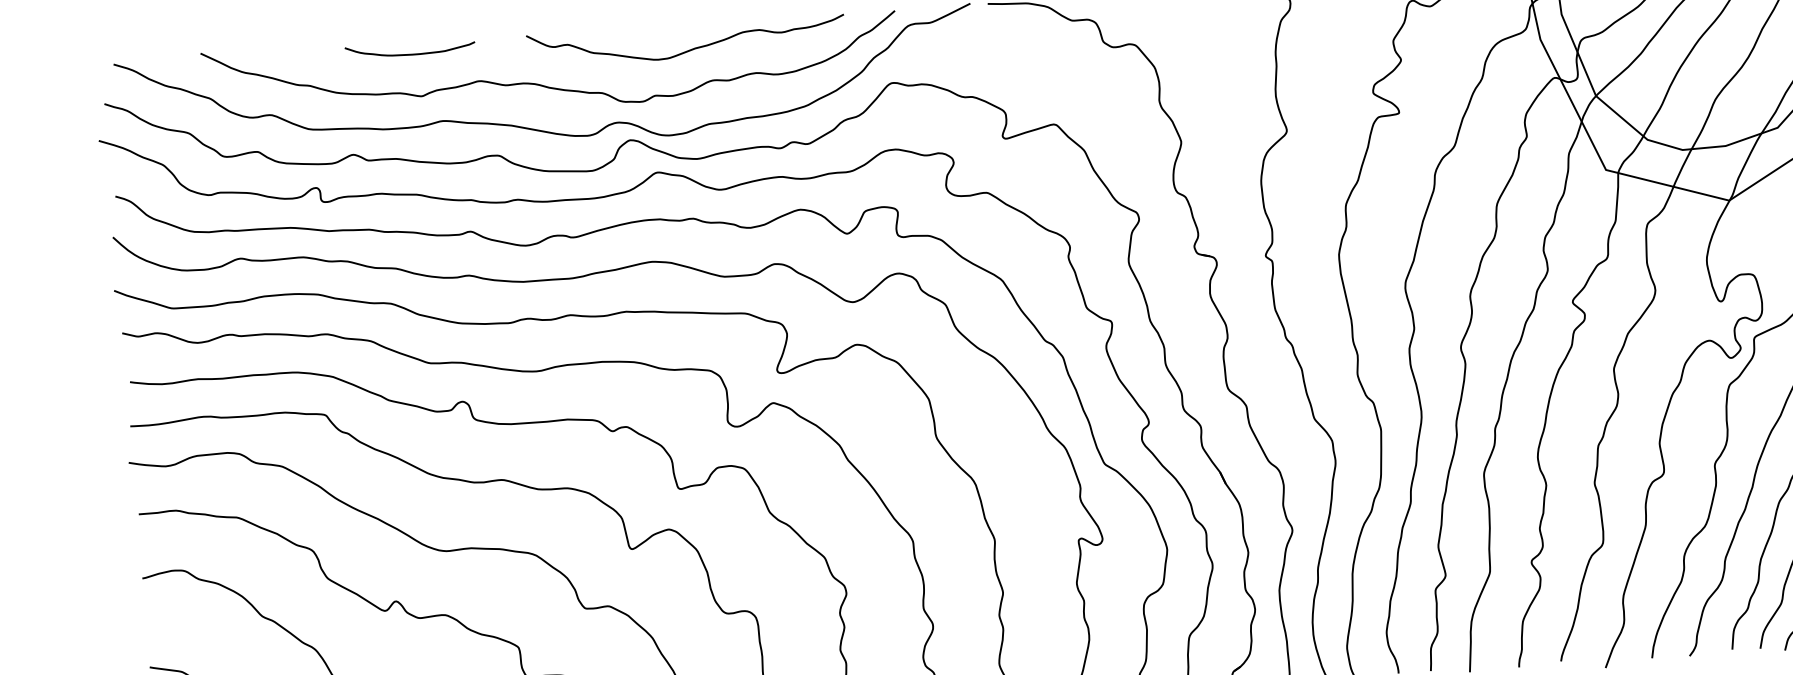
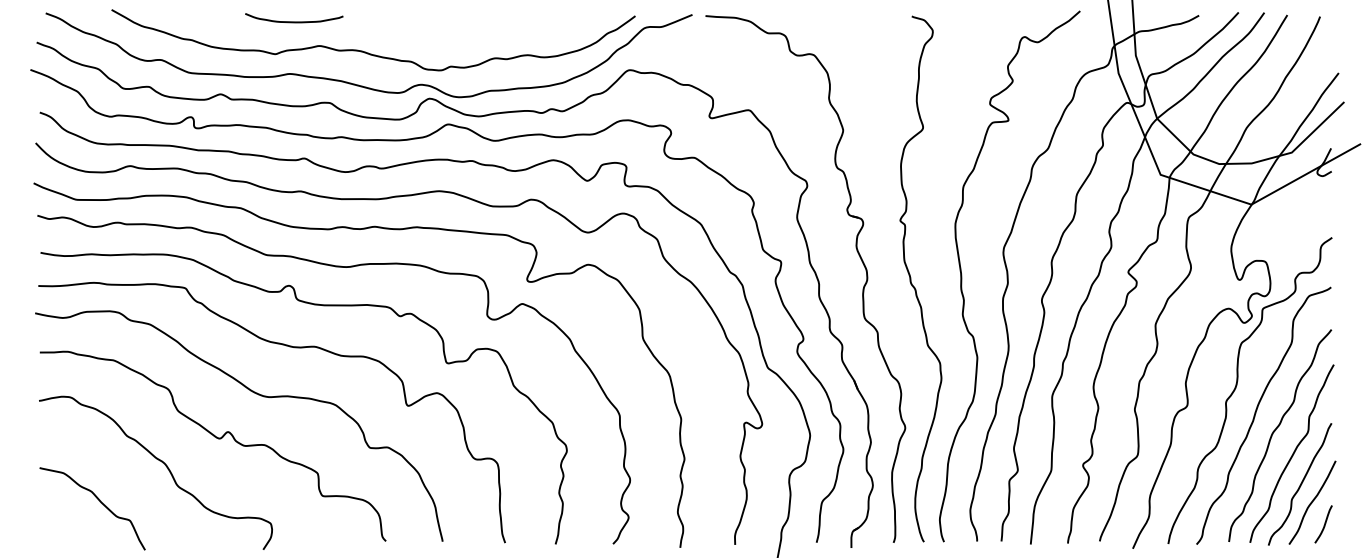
curve: (688, 49) -> (478, 33), removed
curve: (410, 53) -> (294, 21), moved

